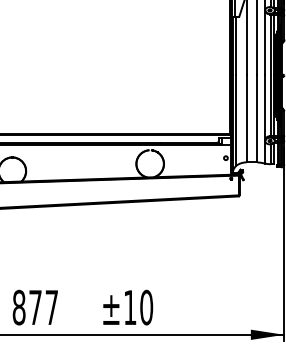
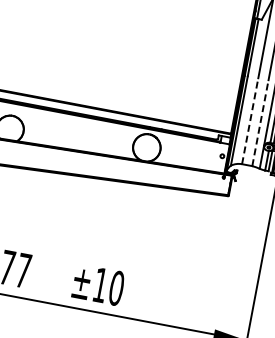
line: (246, 118) -> (249, 121), solid -> dashed
line: (257, 118) -> (260, 123), solid -> dashed

